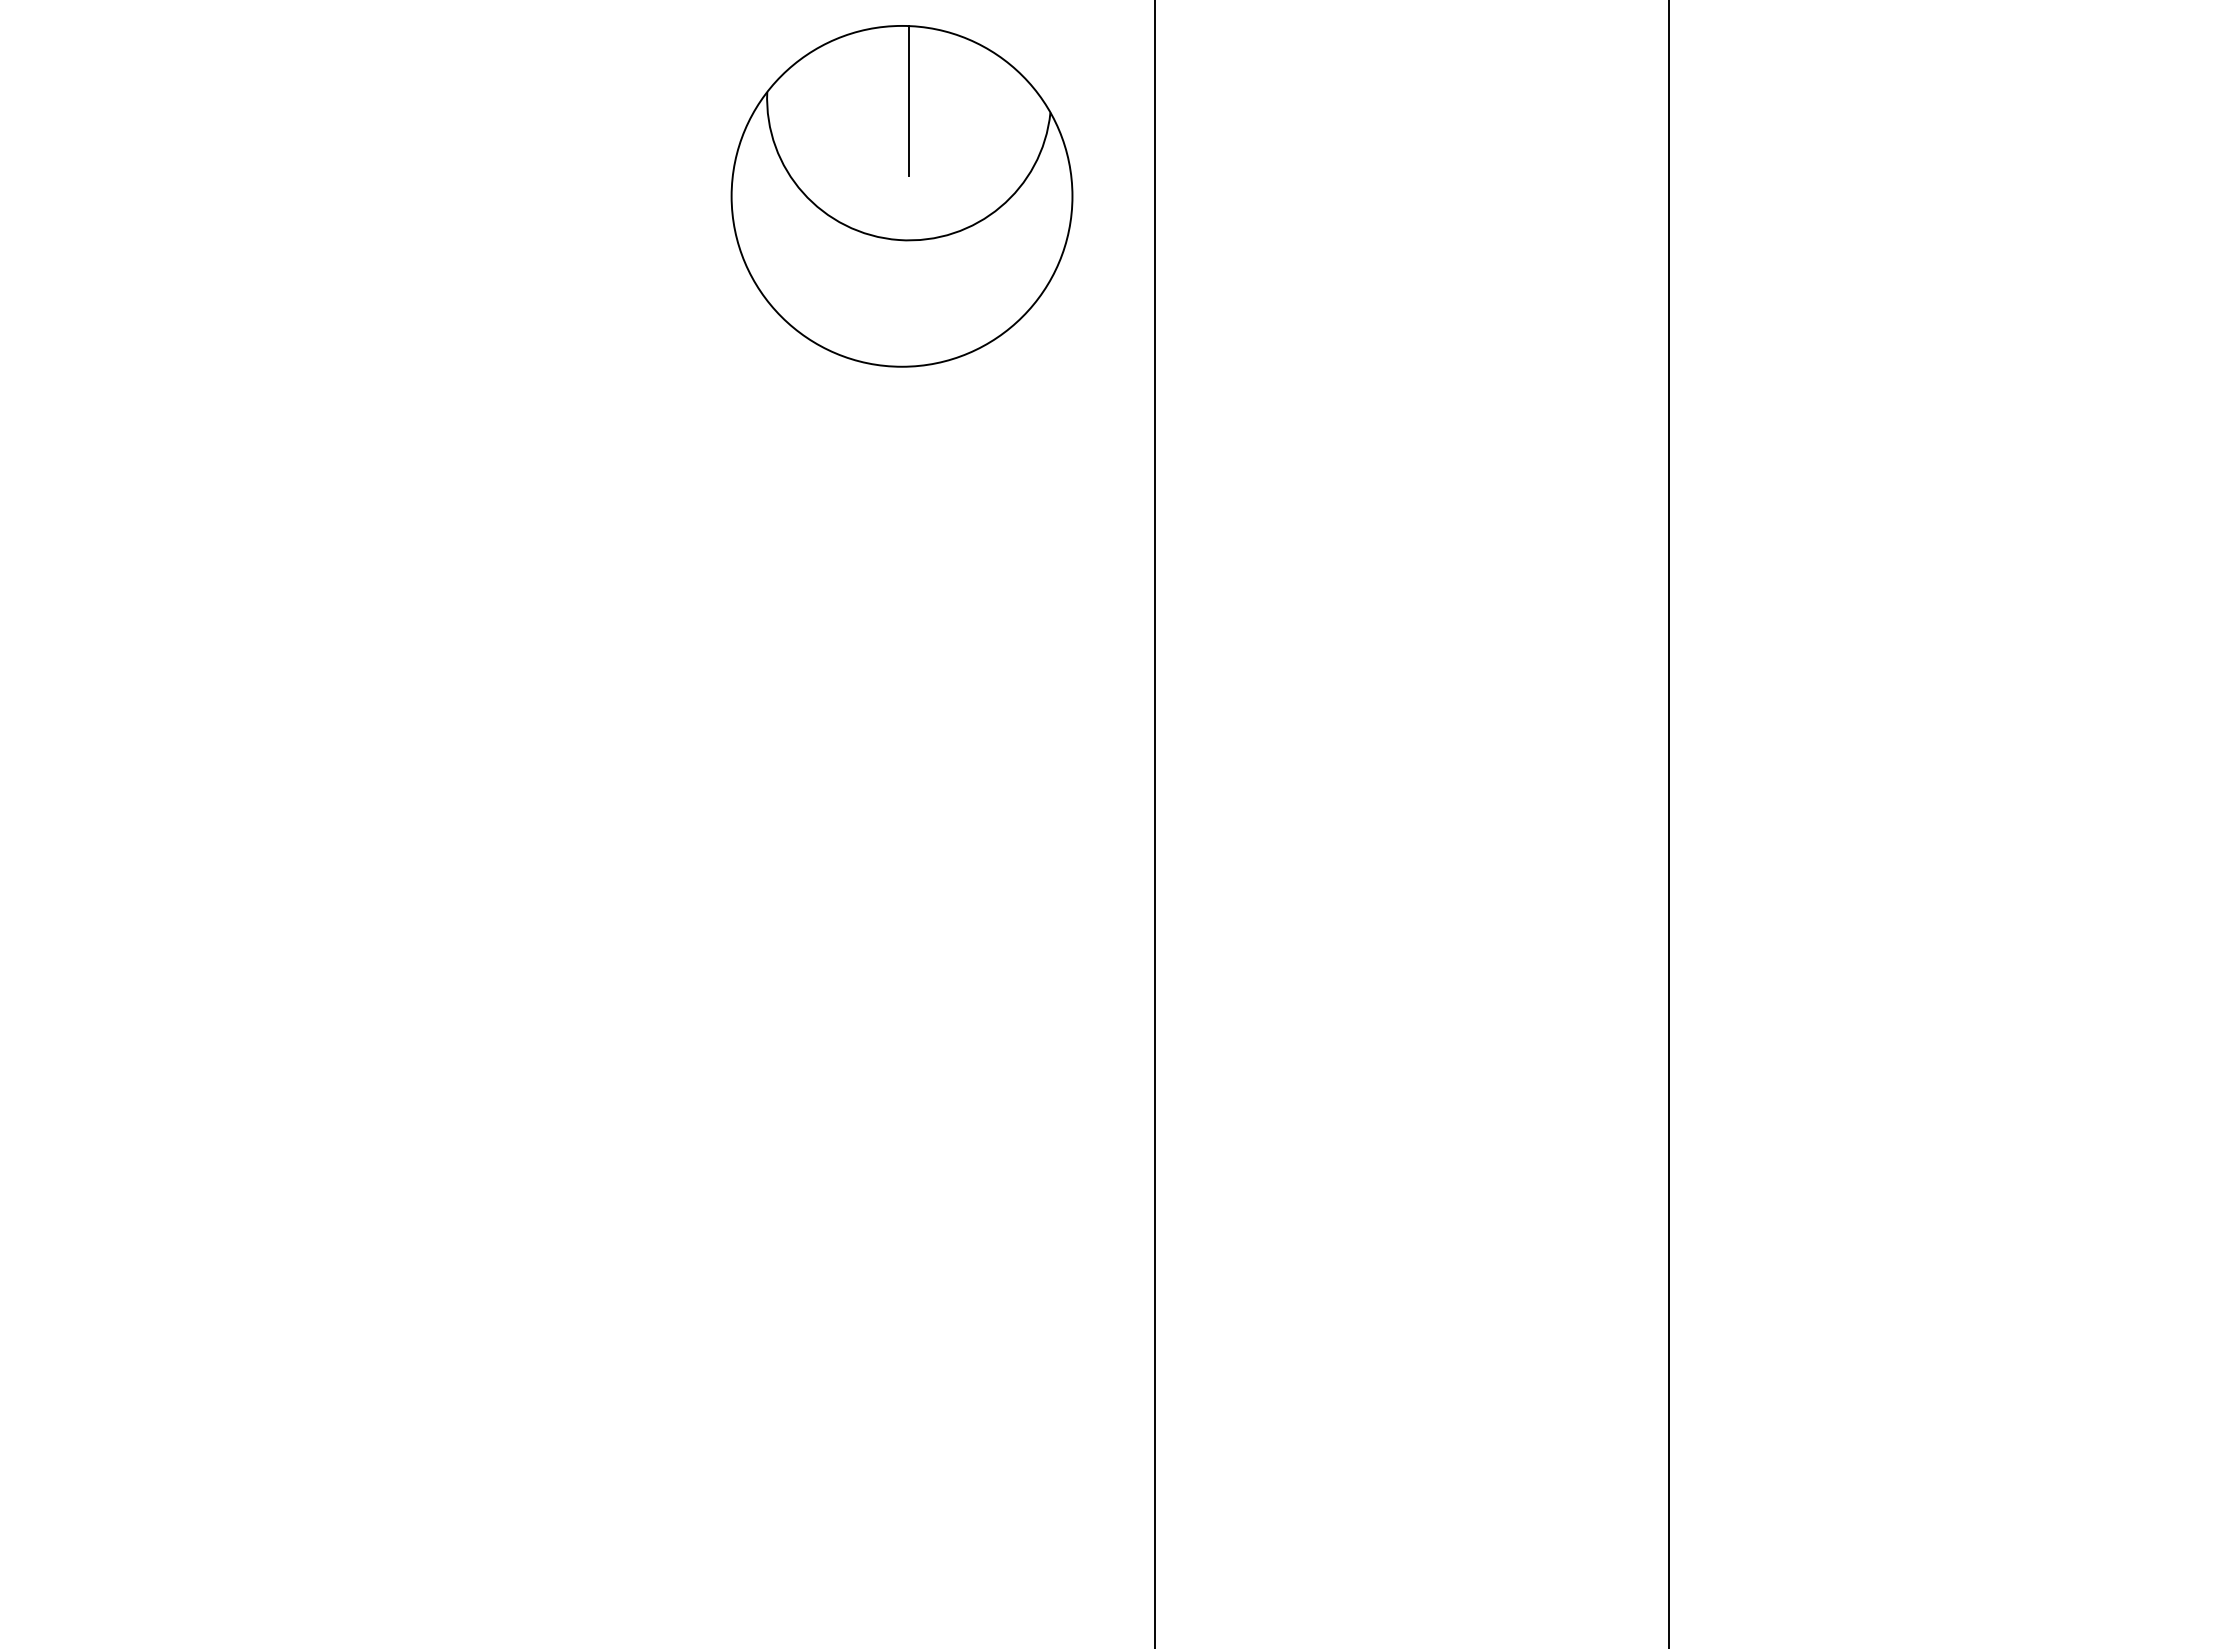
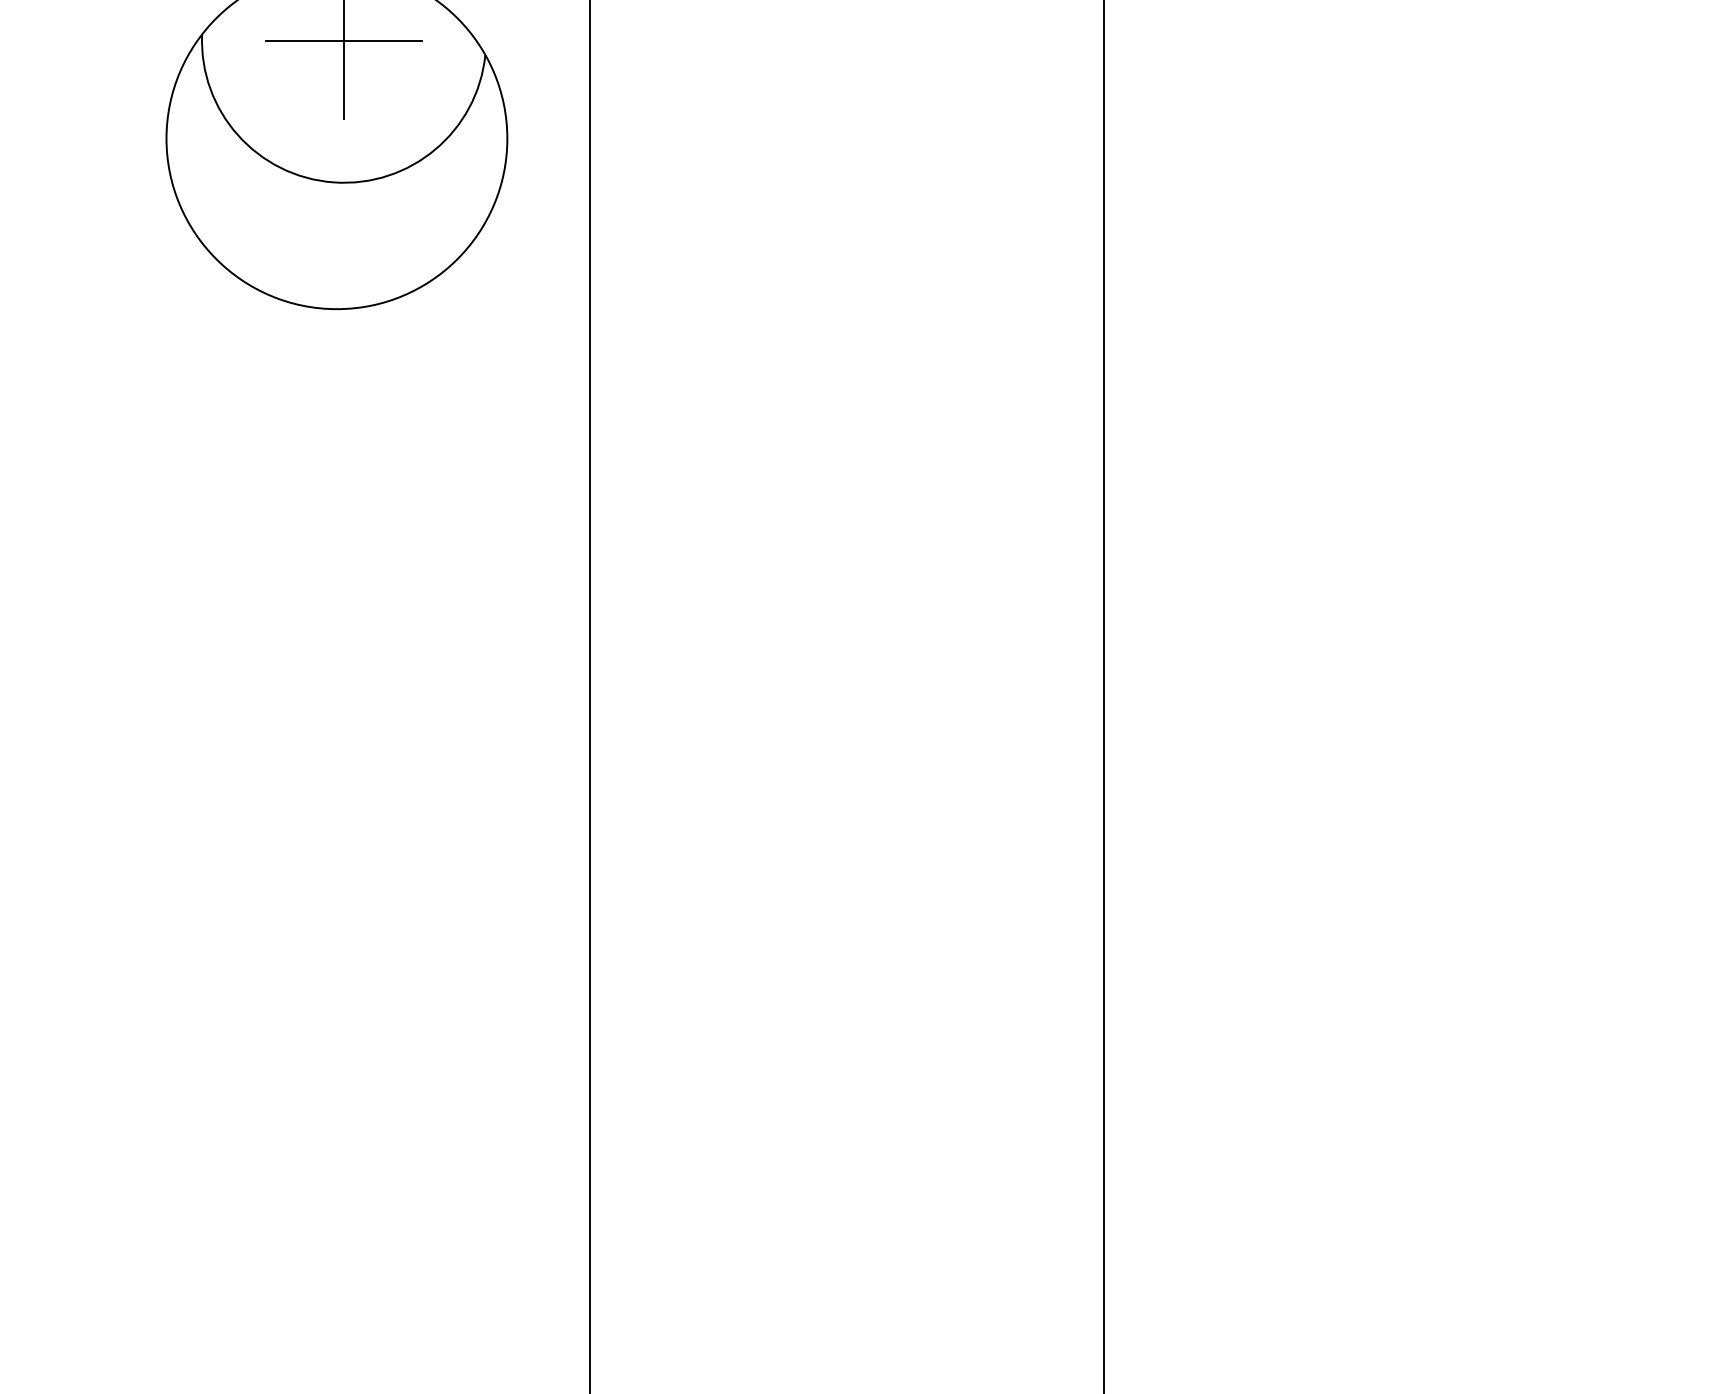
line: (909, 98) -> (344, 40), added

